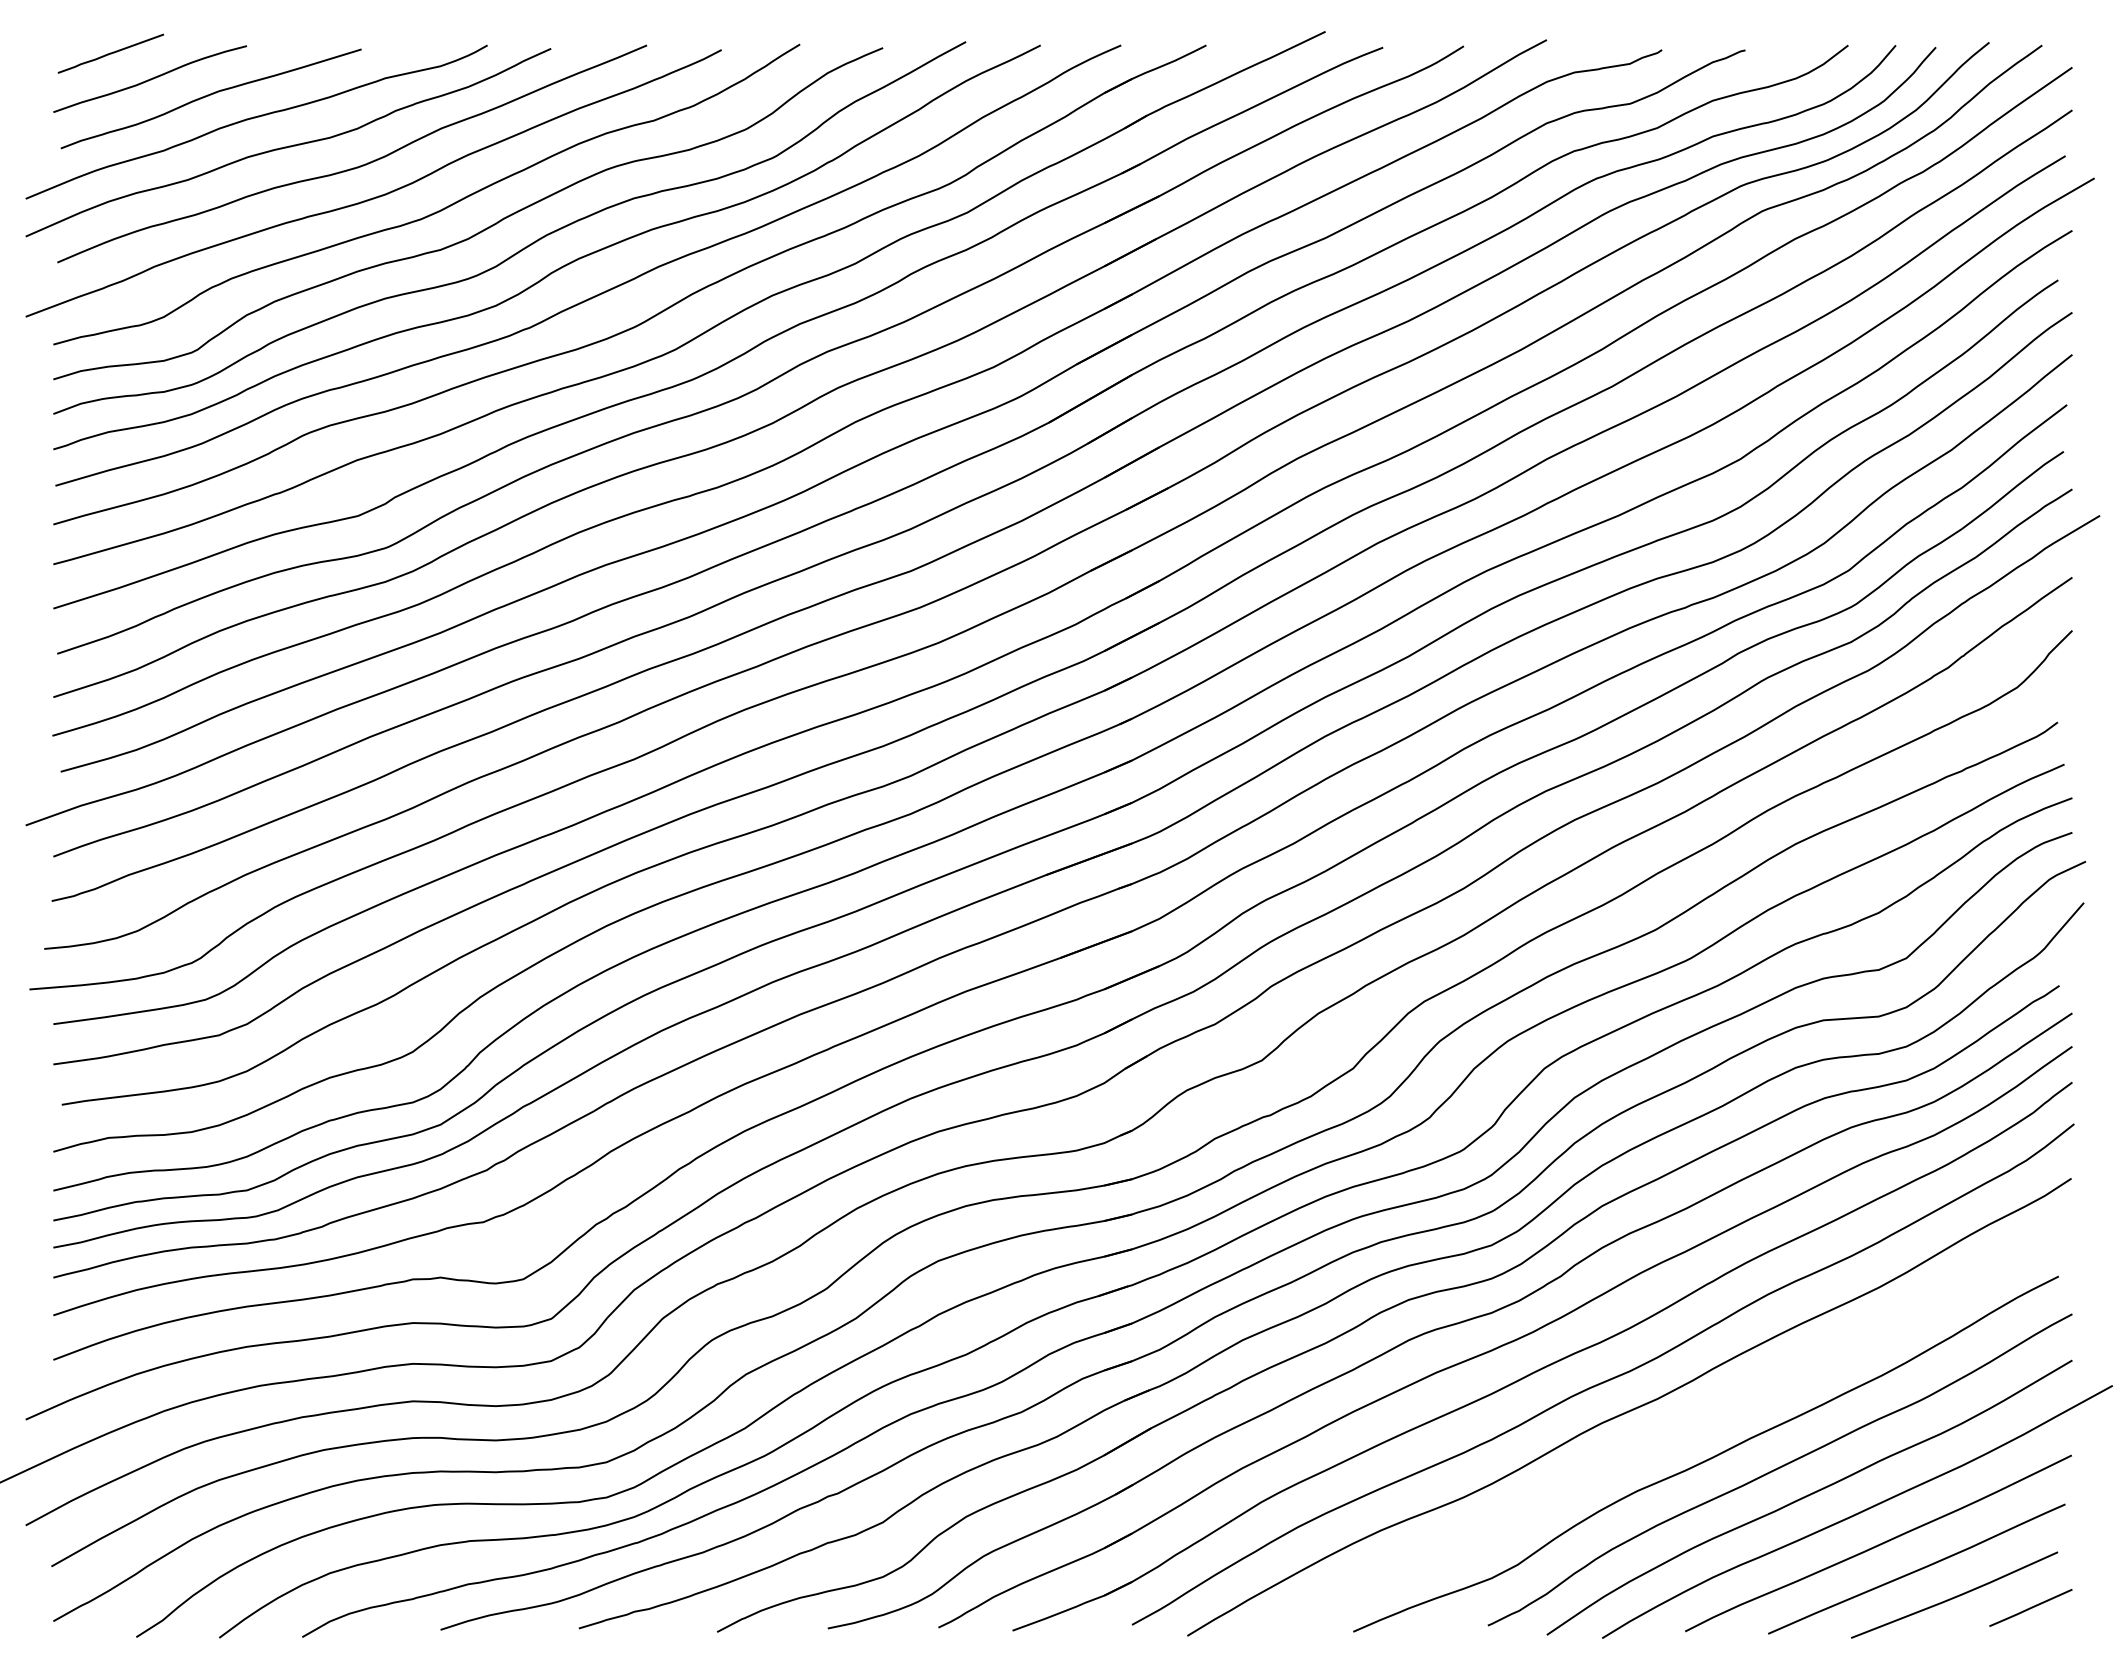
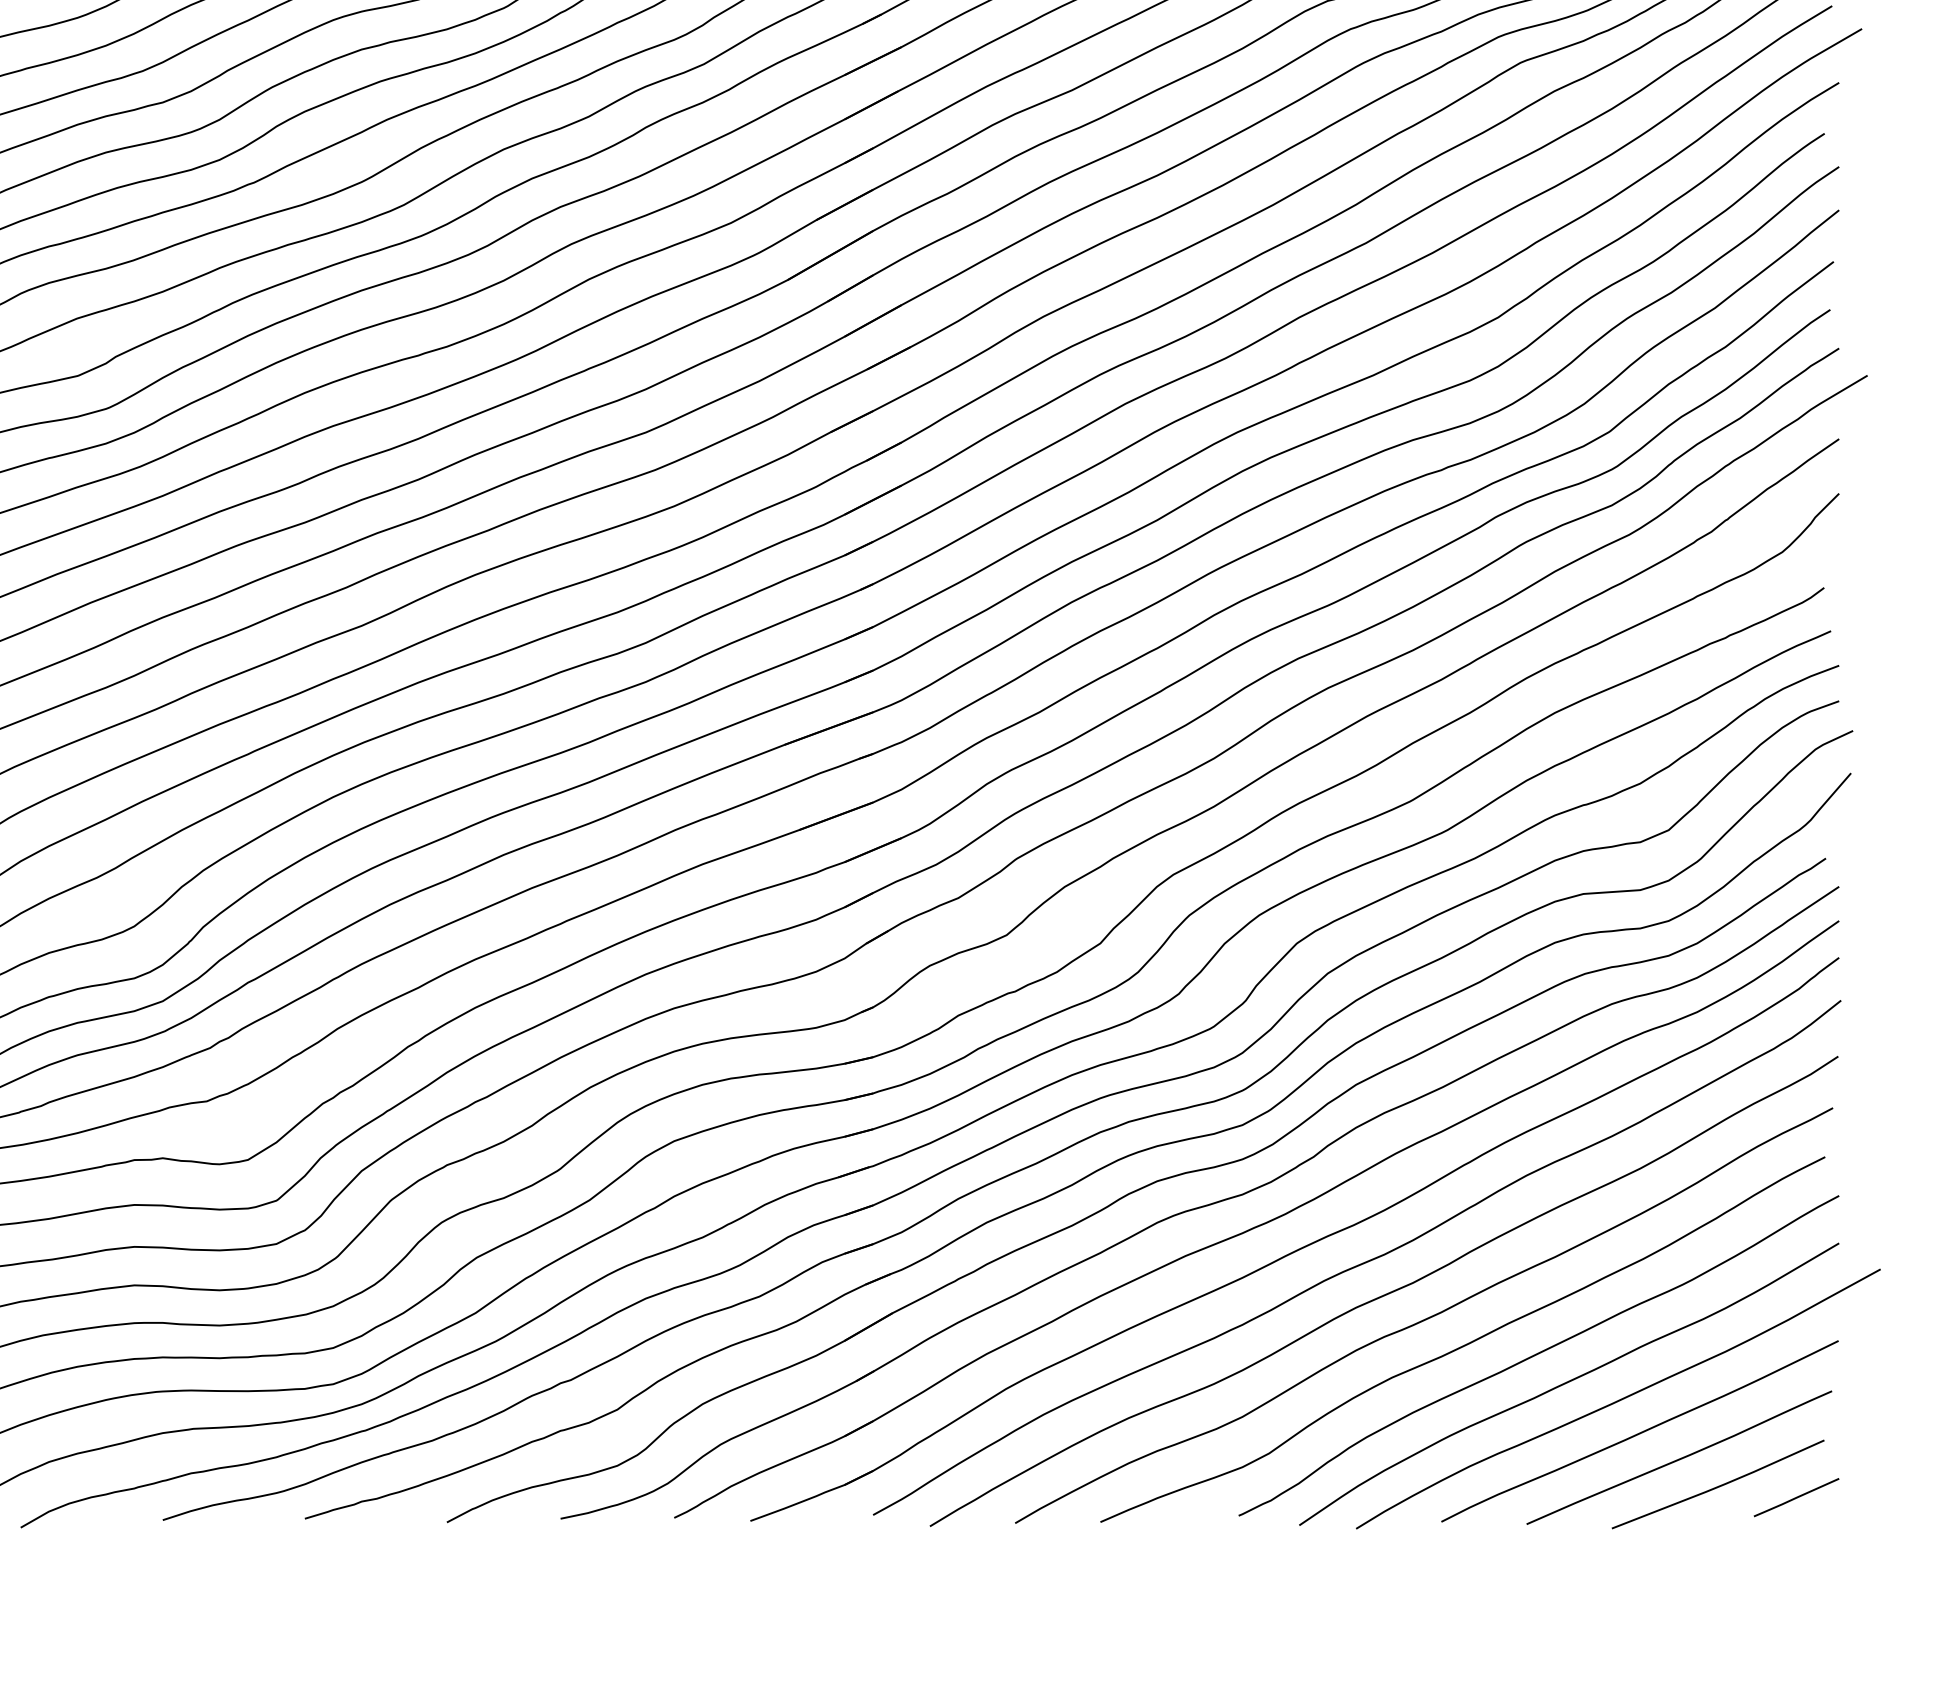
curve: (1669, 1433) -> (1425, 1318), added

